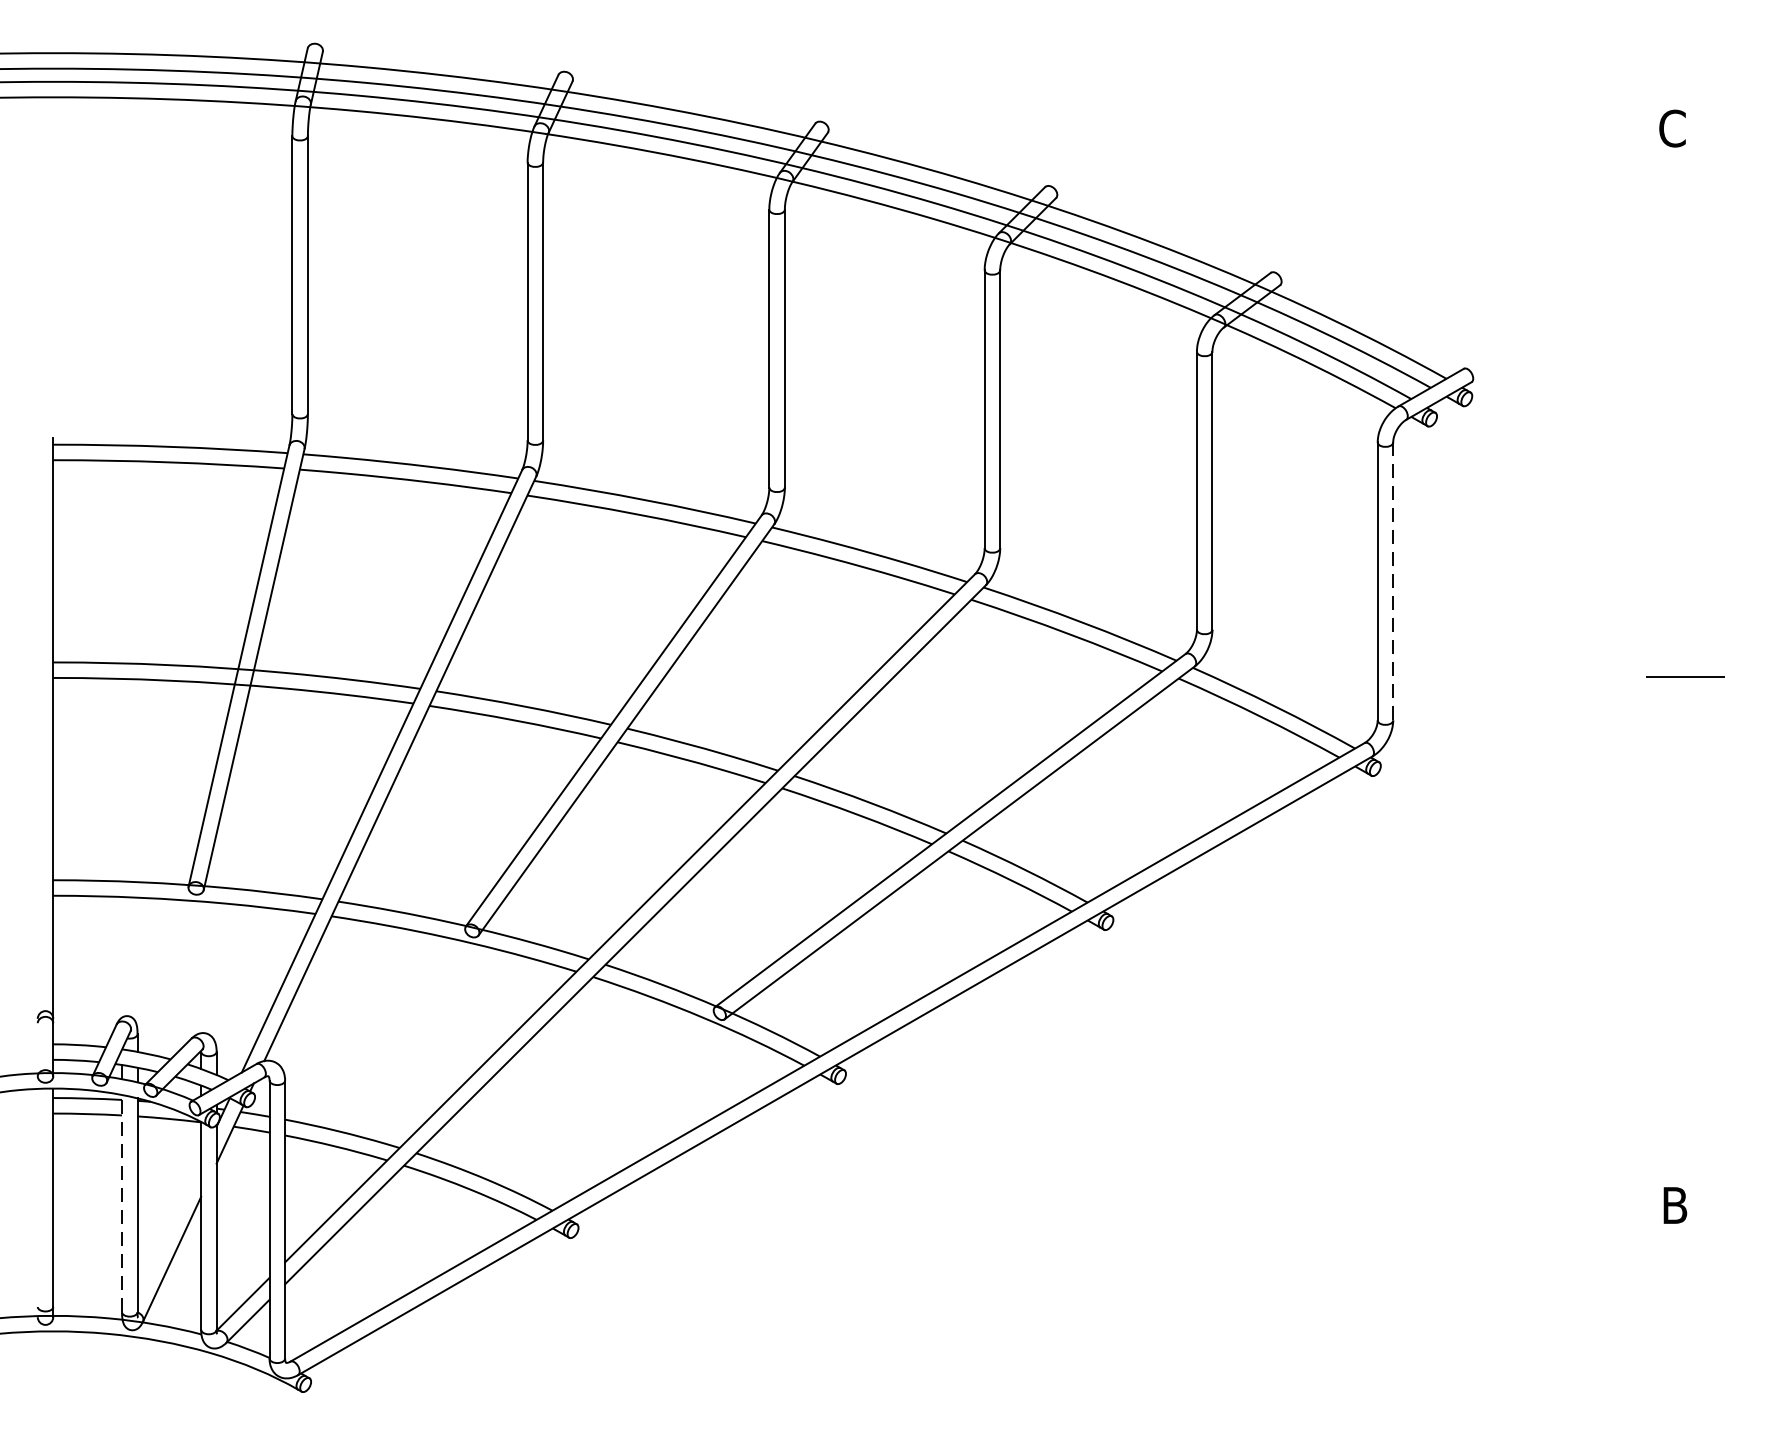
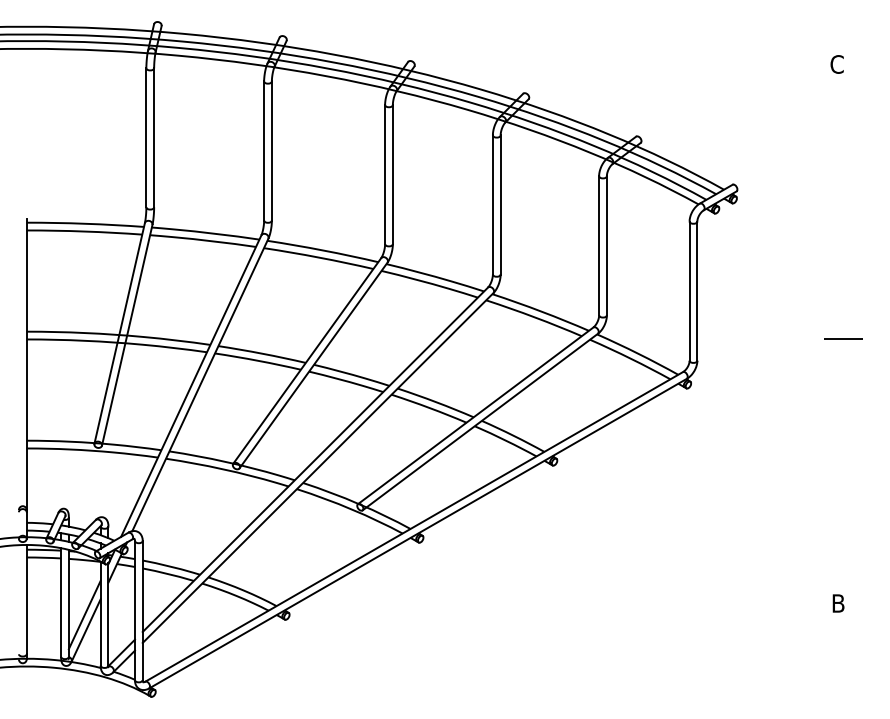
line: (1393, 582) -> (697, 291), dashed -> solid
line: (122, 1203) -> (61, 602), dashed -> solid
line: (168, 1227) -> (84, 614), added

